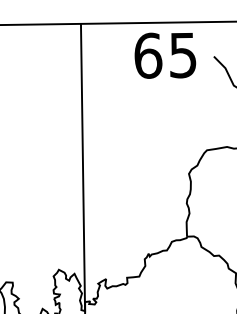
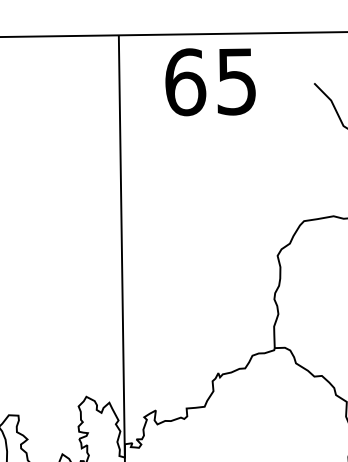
text: (165, 55) -> (210, 81), moved

